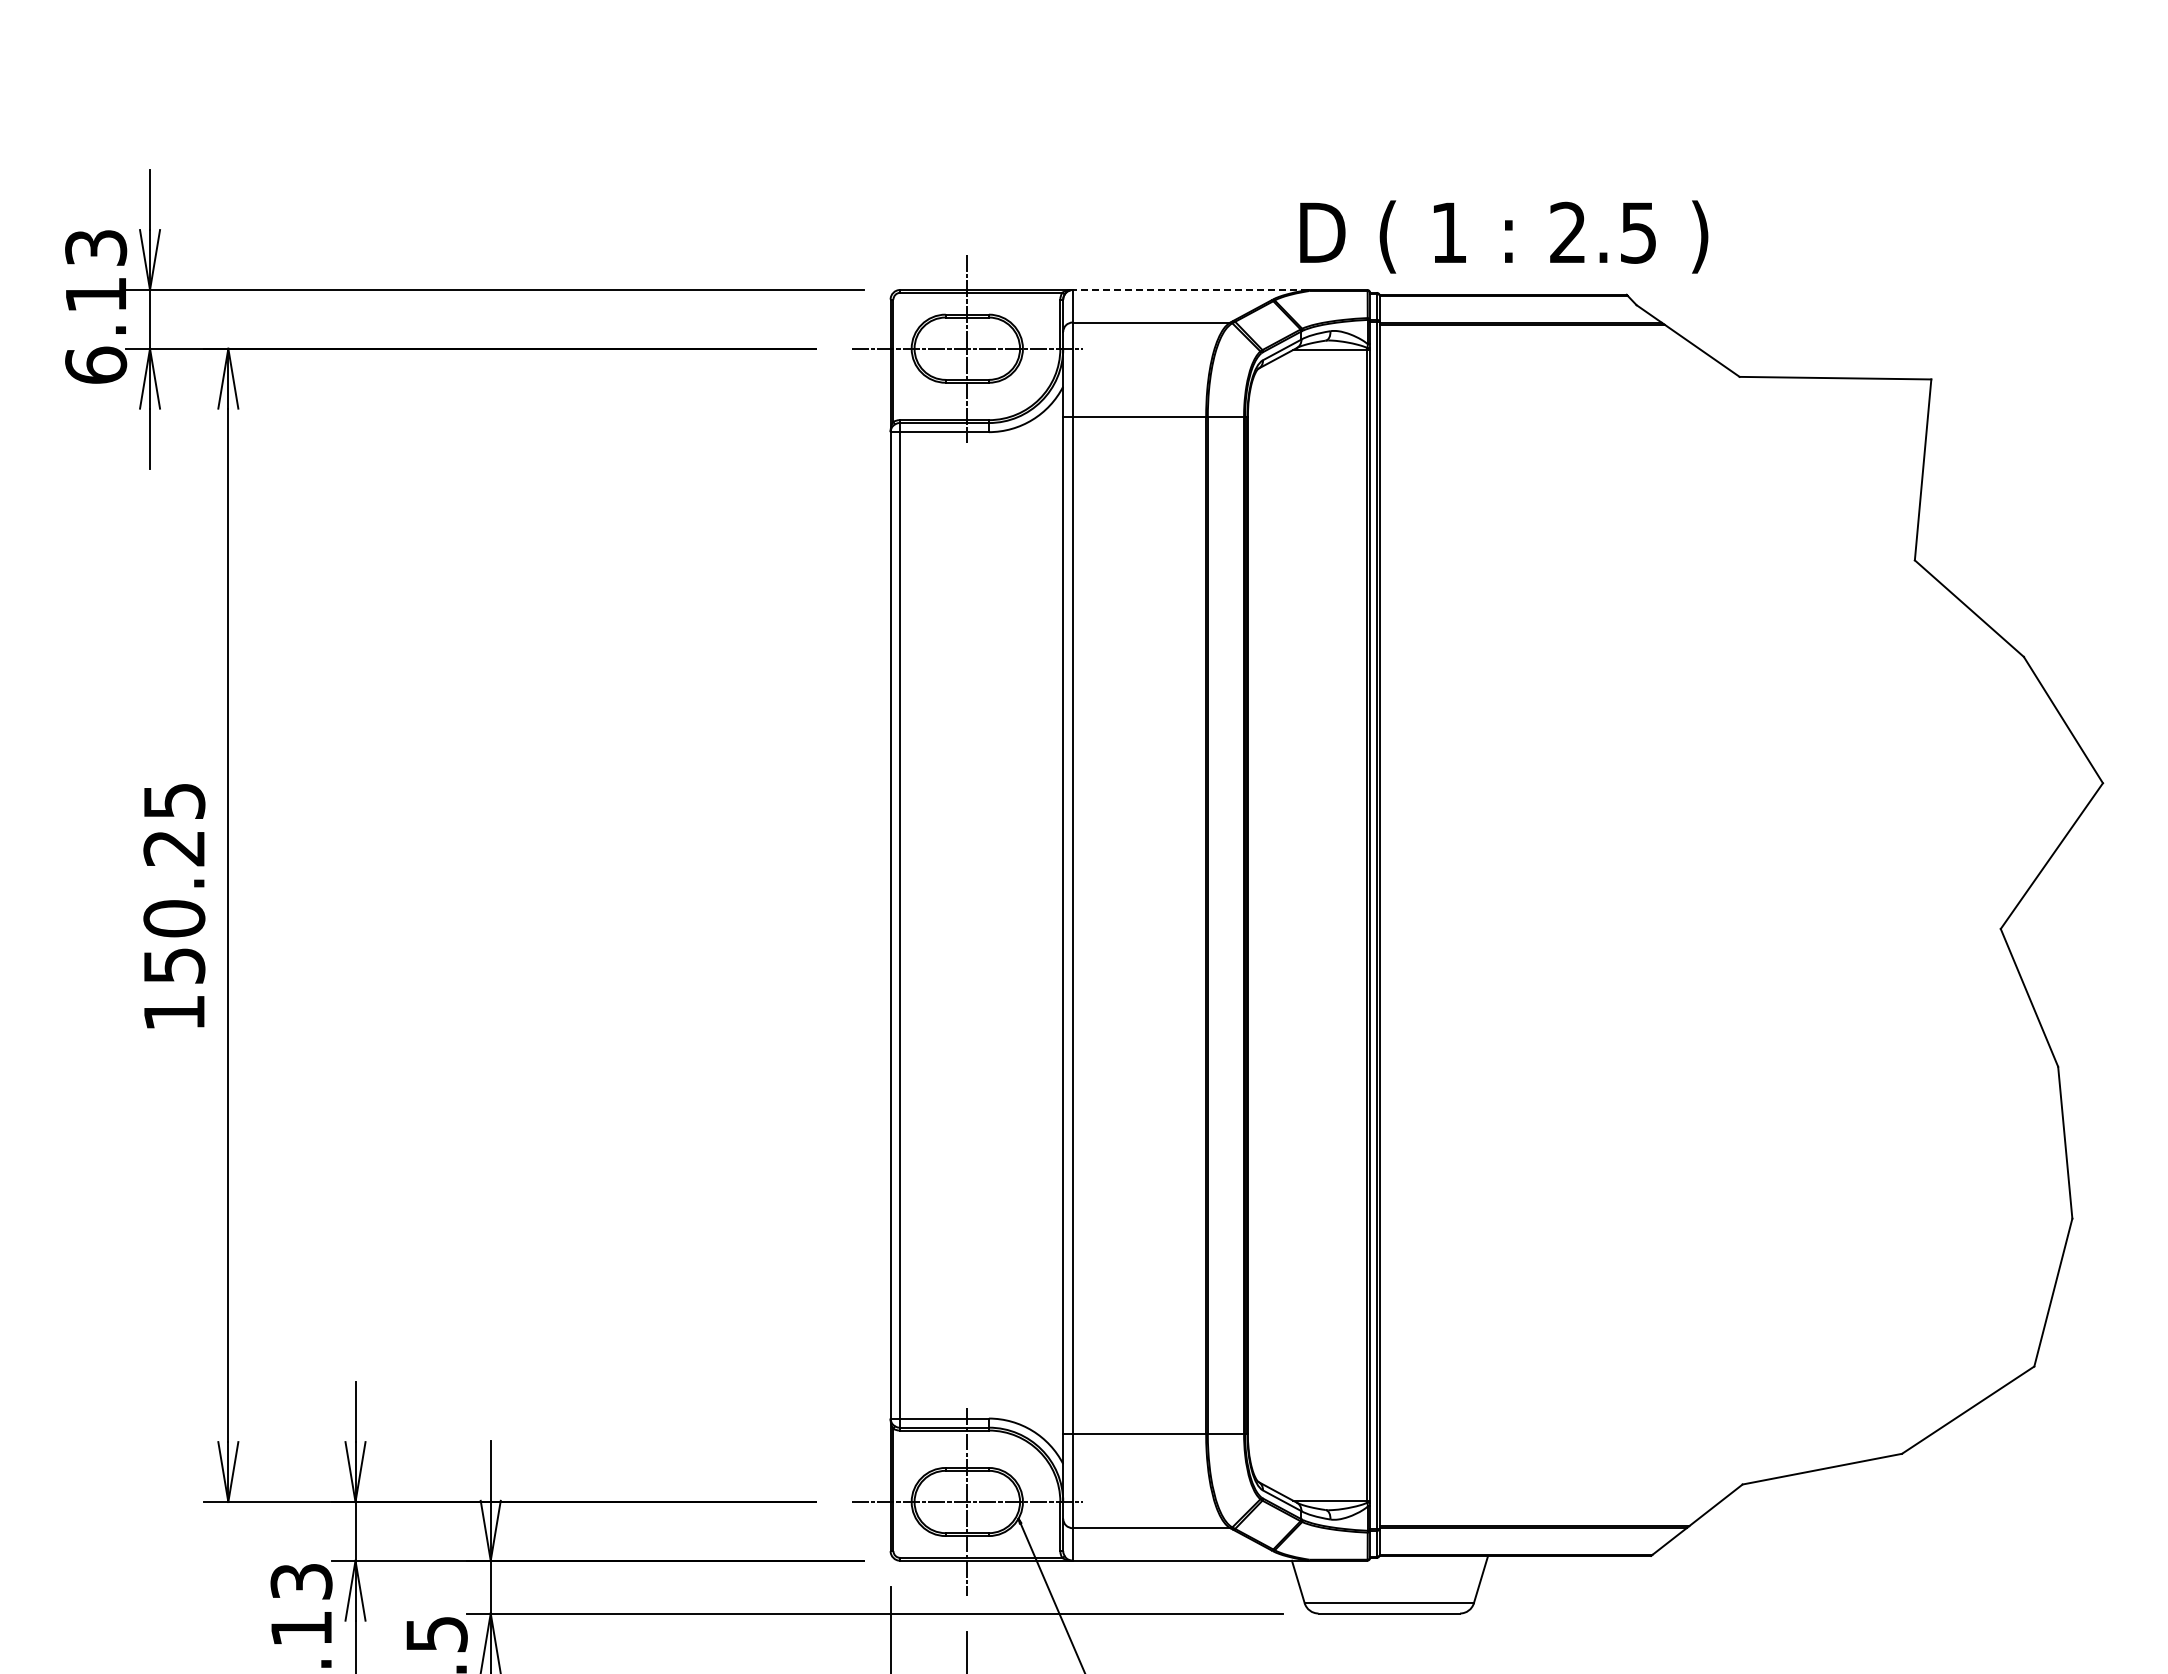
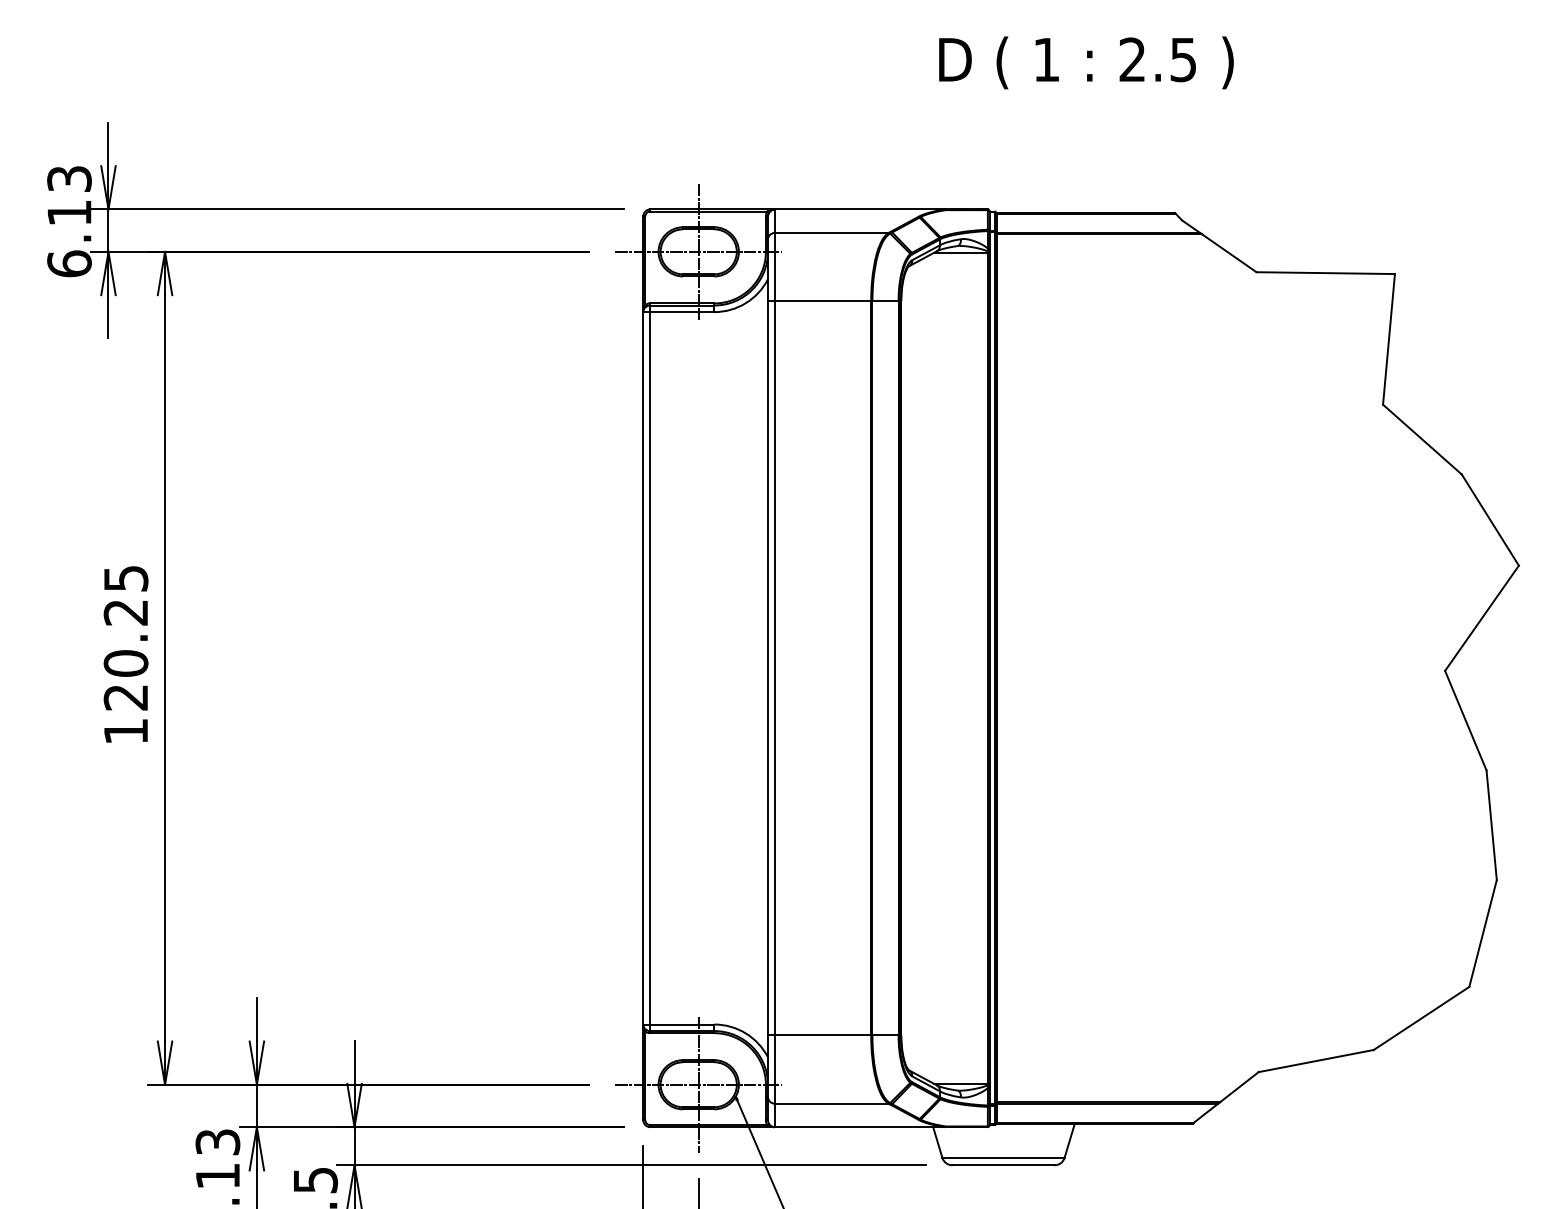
text: (1504, 236) -> (1086, 62), moved
line: (1190, 289) -> (859, 209), dashed -> solid
text: (174, 965) -> (126, 697), 150.25 -> 120.25

